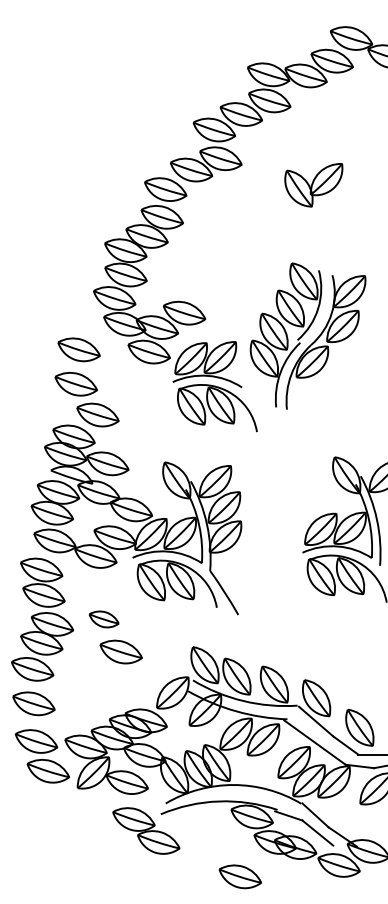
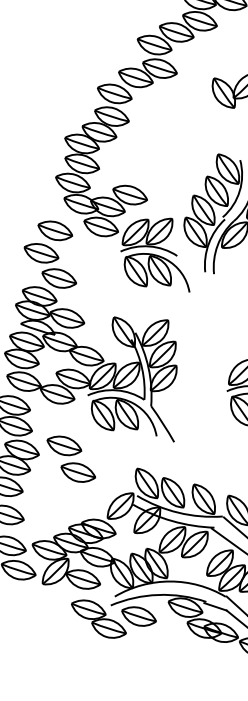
part: (78, 349) -> (54, 230), moved
part: (103, 619) -> (63, 445), size x1.43
part: (239, 876) -> (138, 616), moved

